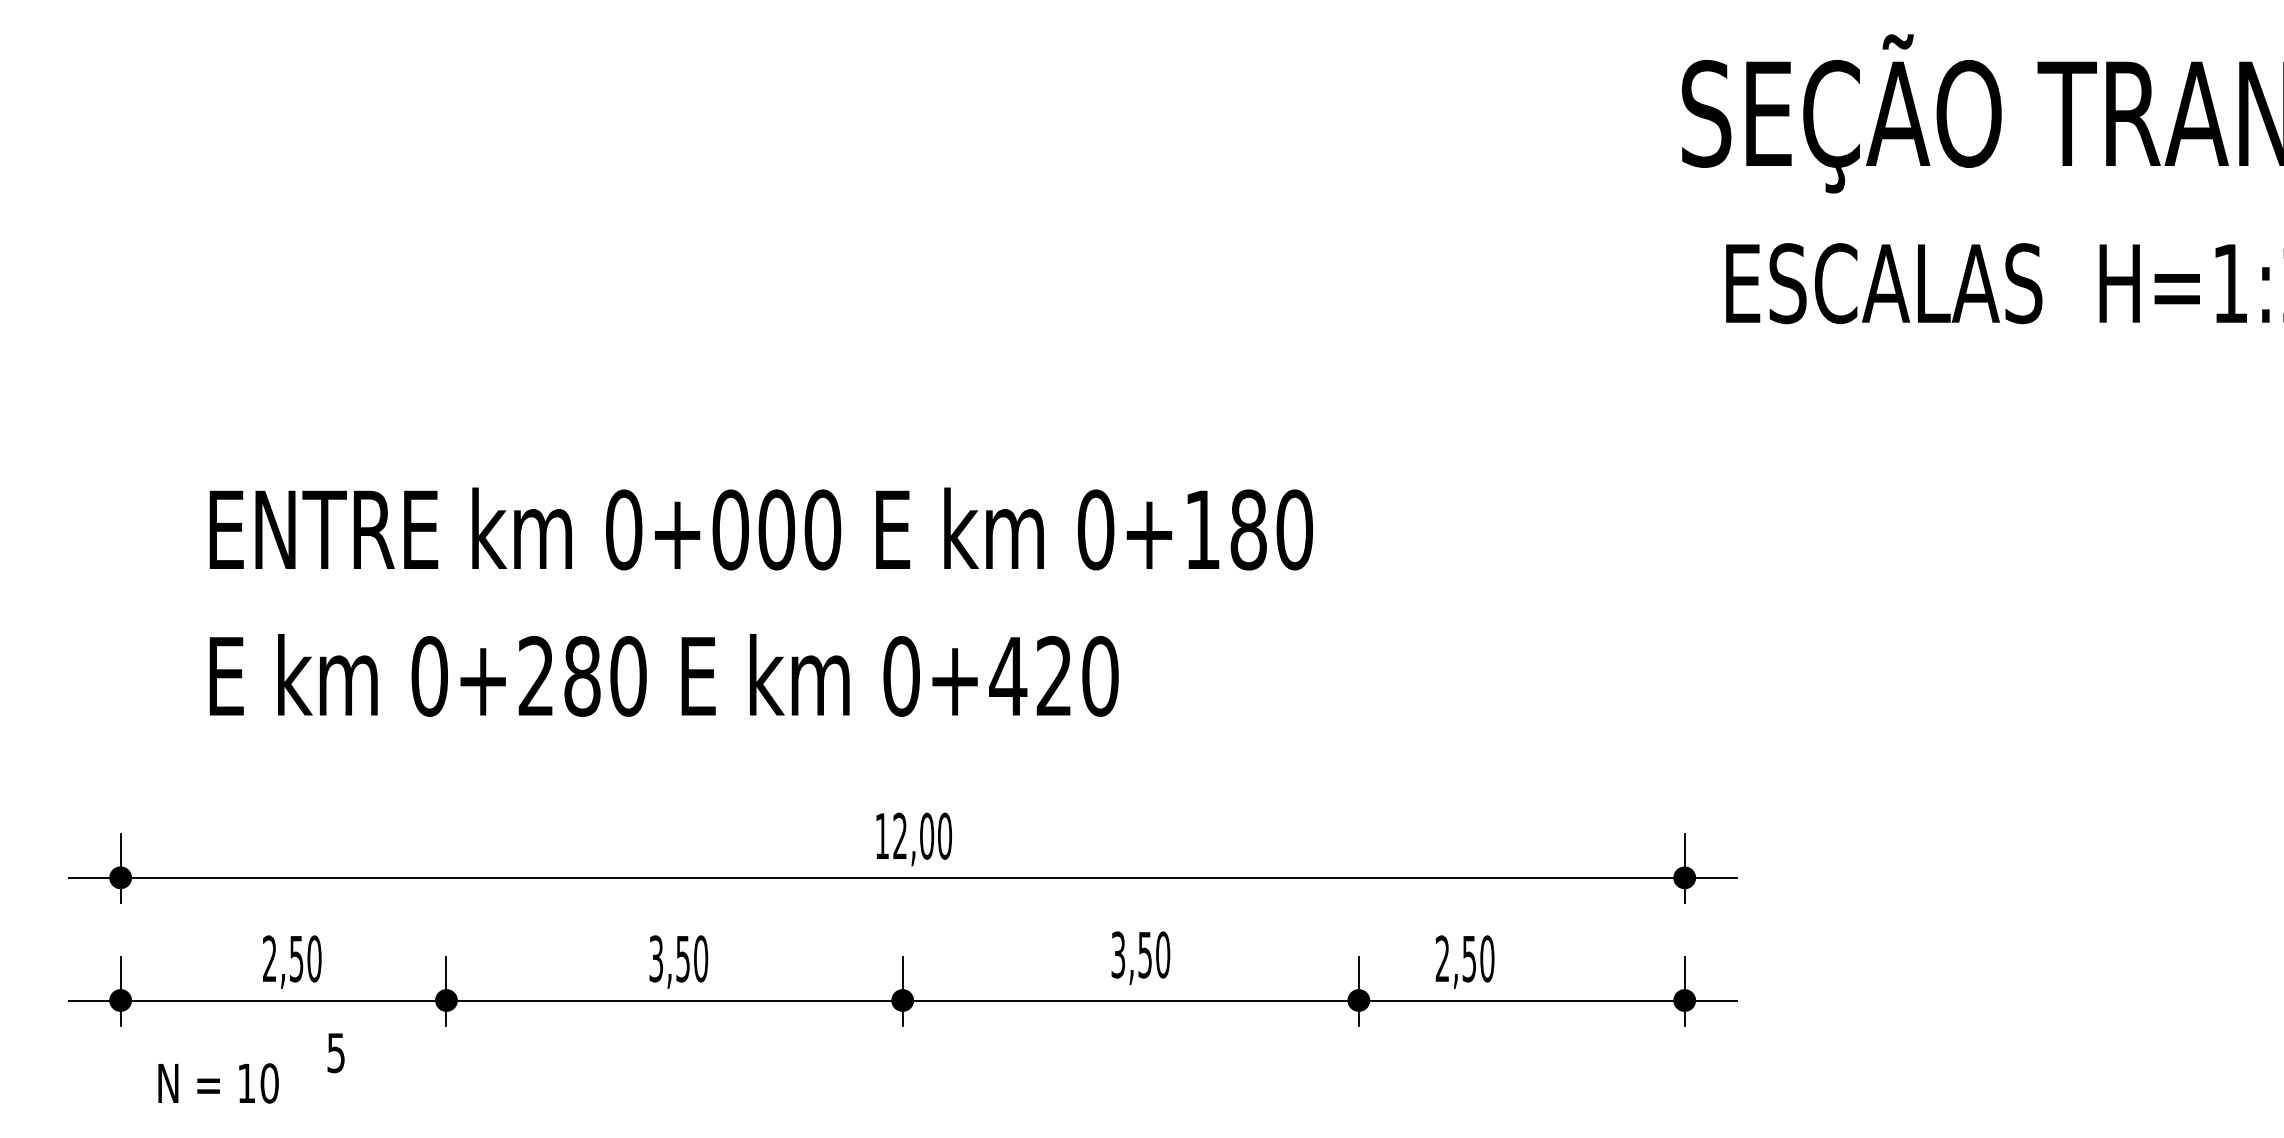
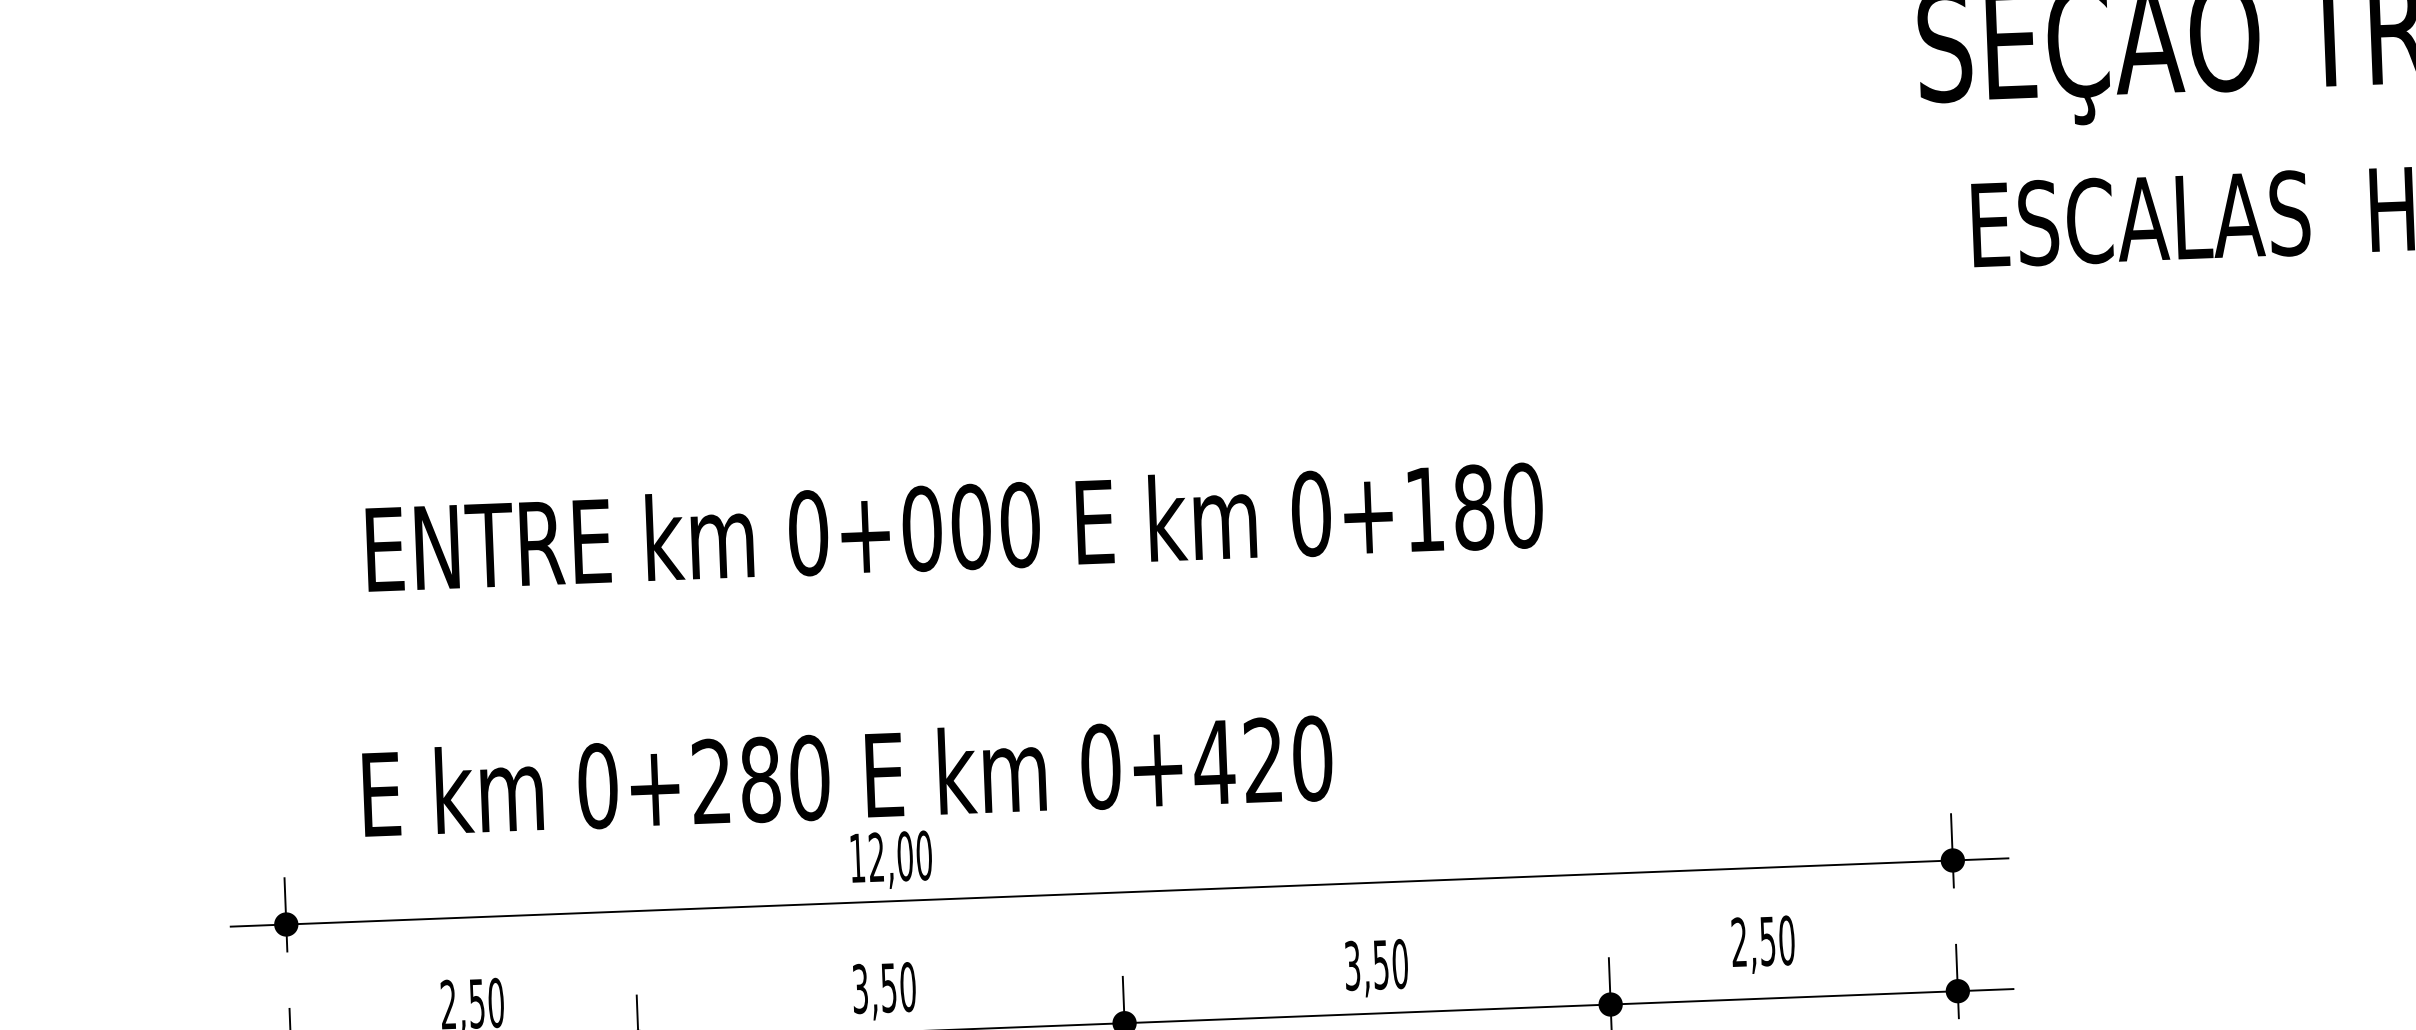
text: (663, 675) -> (847, 775), moved
text: (913, 839) -> (890, 860), moved
text: (1464, 961) -> (1762, 944), moved

